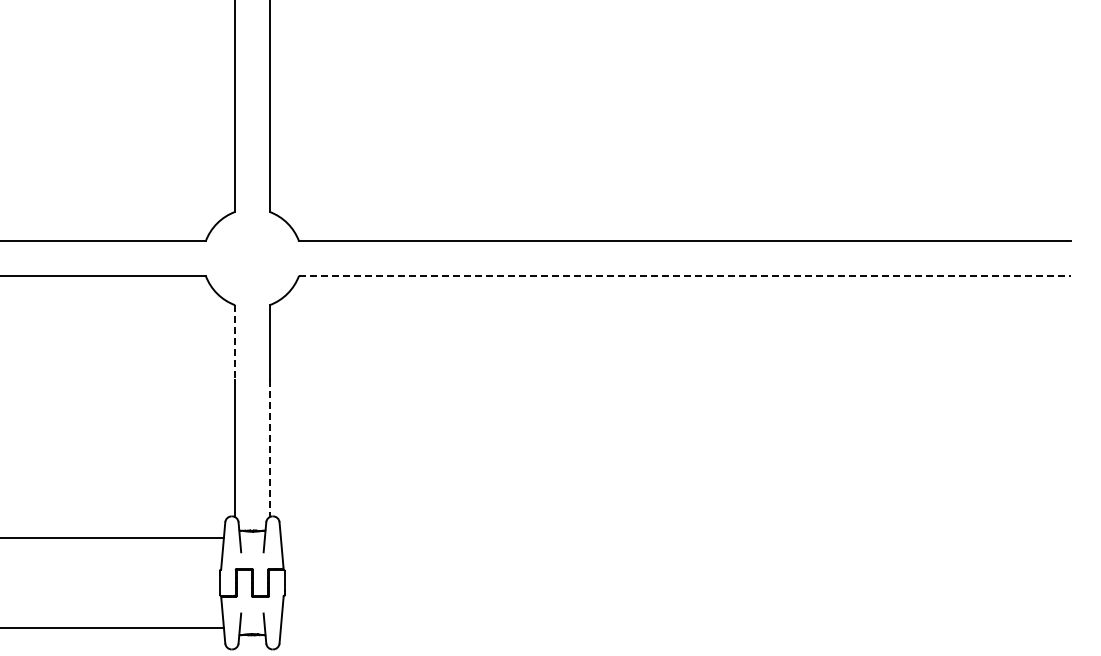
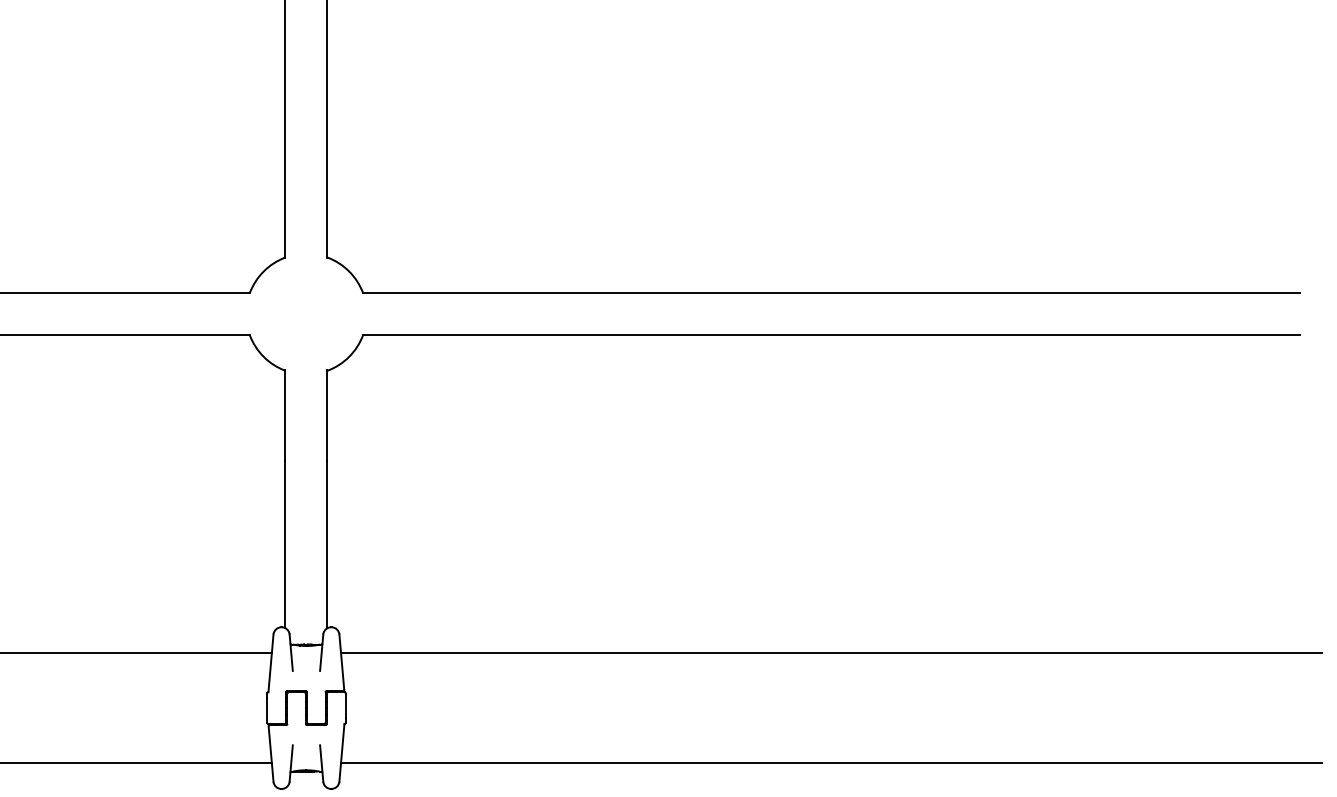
line: (684, 275) -> (831, 334), dashed -> solid
line: (235, 342) -> (285, 416), dashed -> solid
line: (269, 448) -> (327, 544), dashed -> solid
line: (684, 537) -> (831, 652), added
line: (684, 628) -> (831, 763), added

